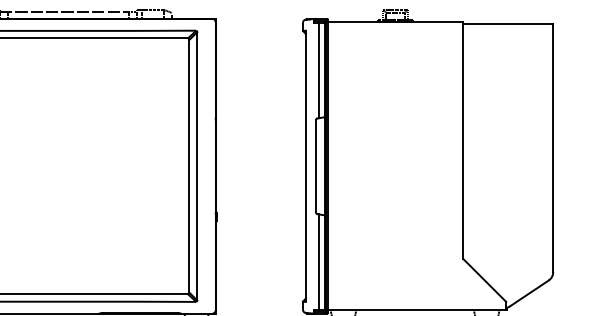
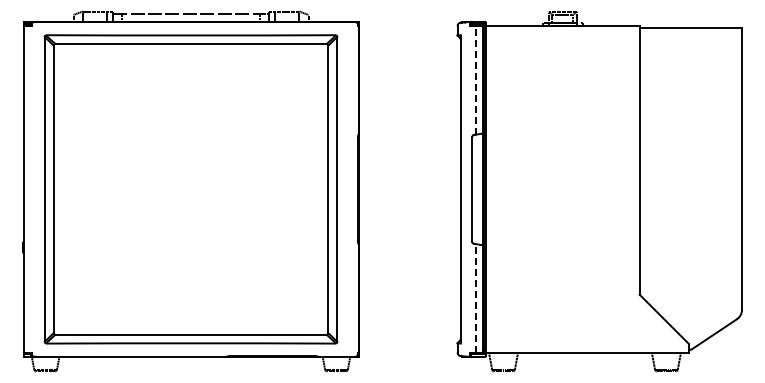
line: (318, 69) -> (475, 79), solid -> dashed
line: (318, 261) -> (475, 297), solid -> dashed

